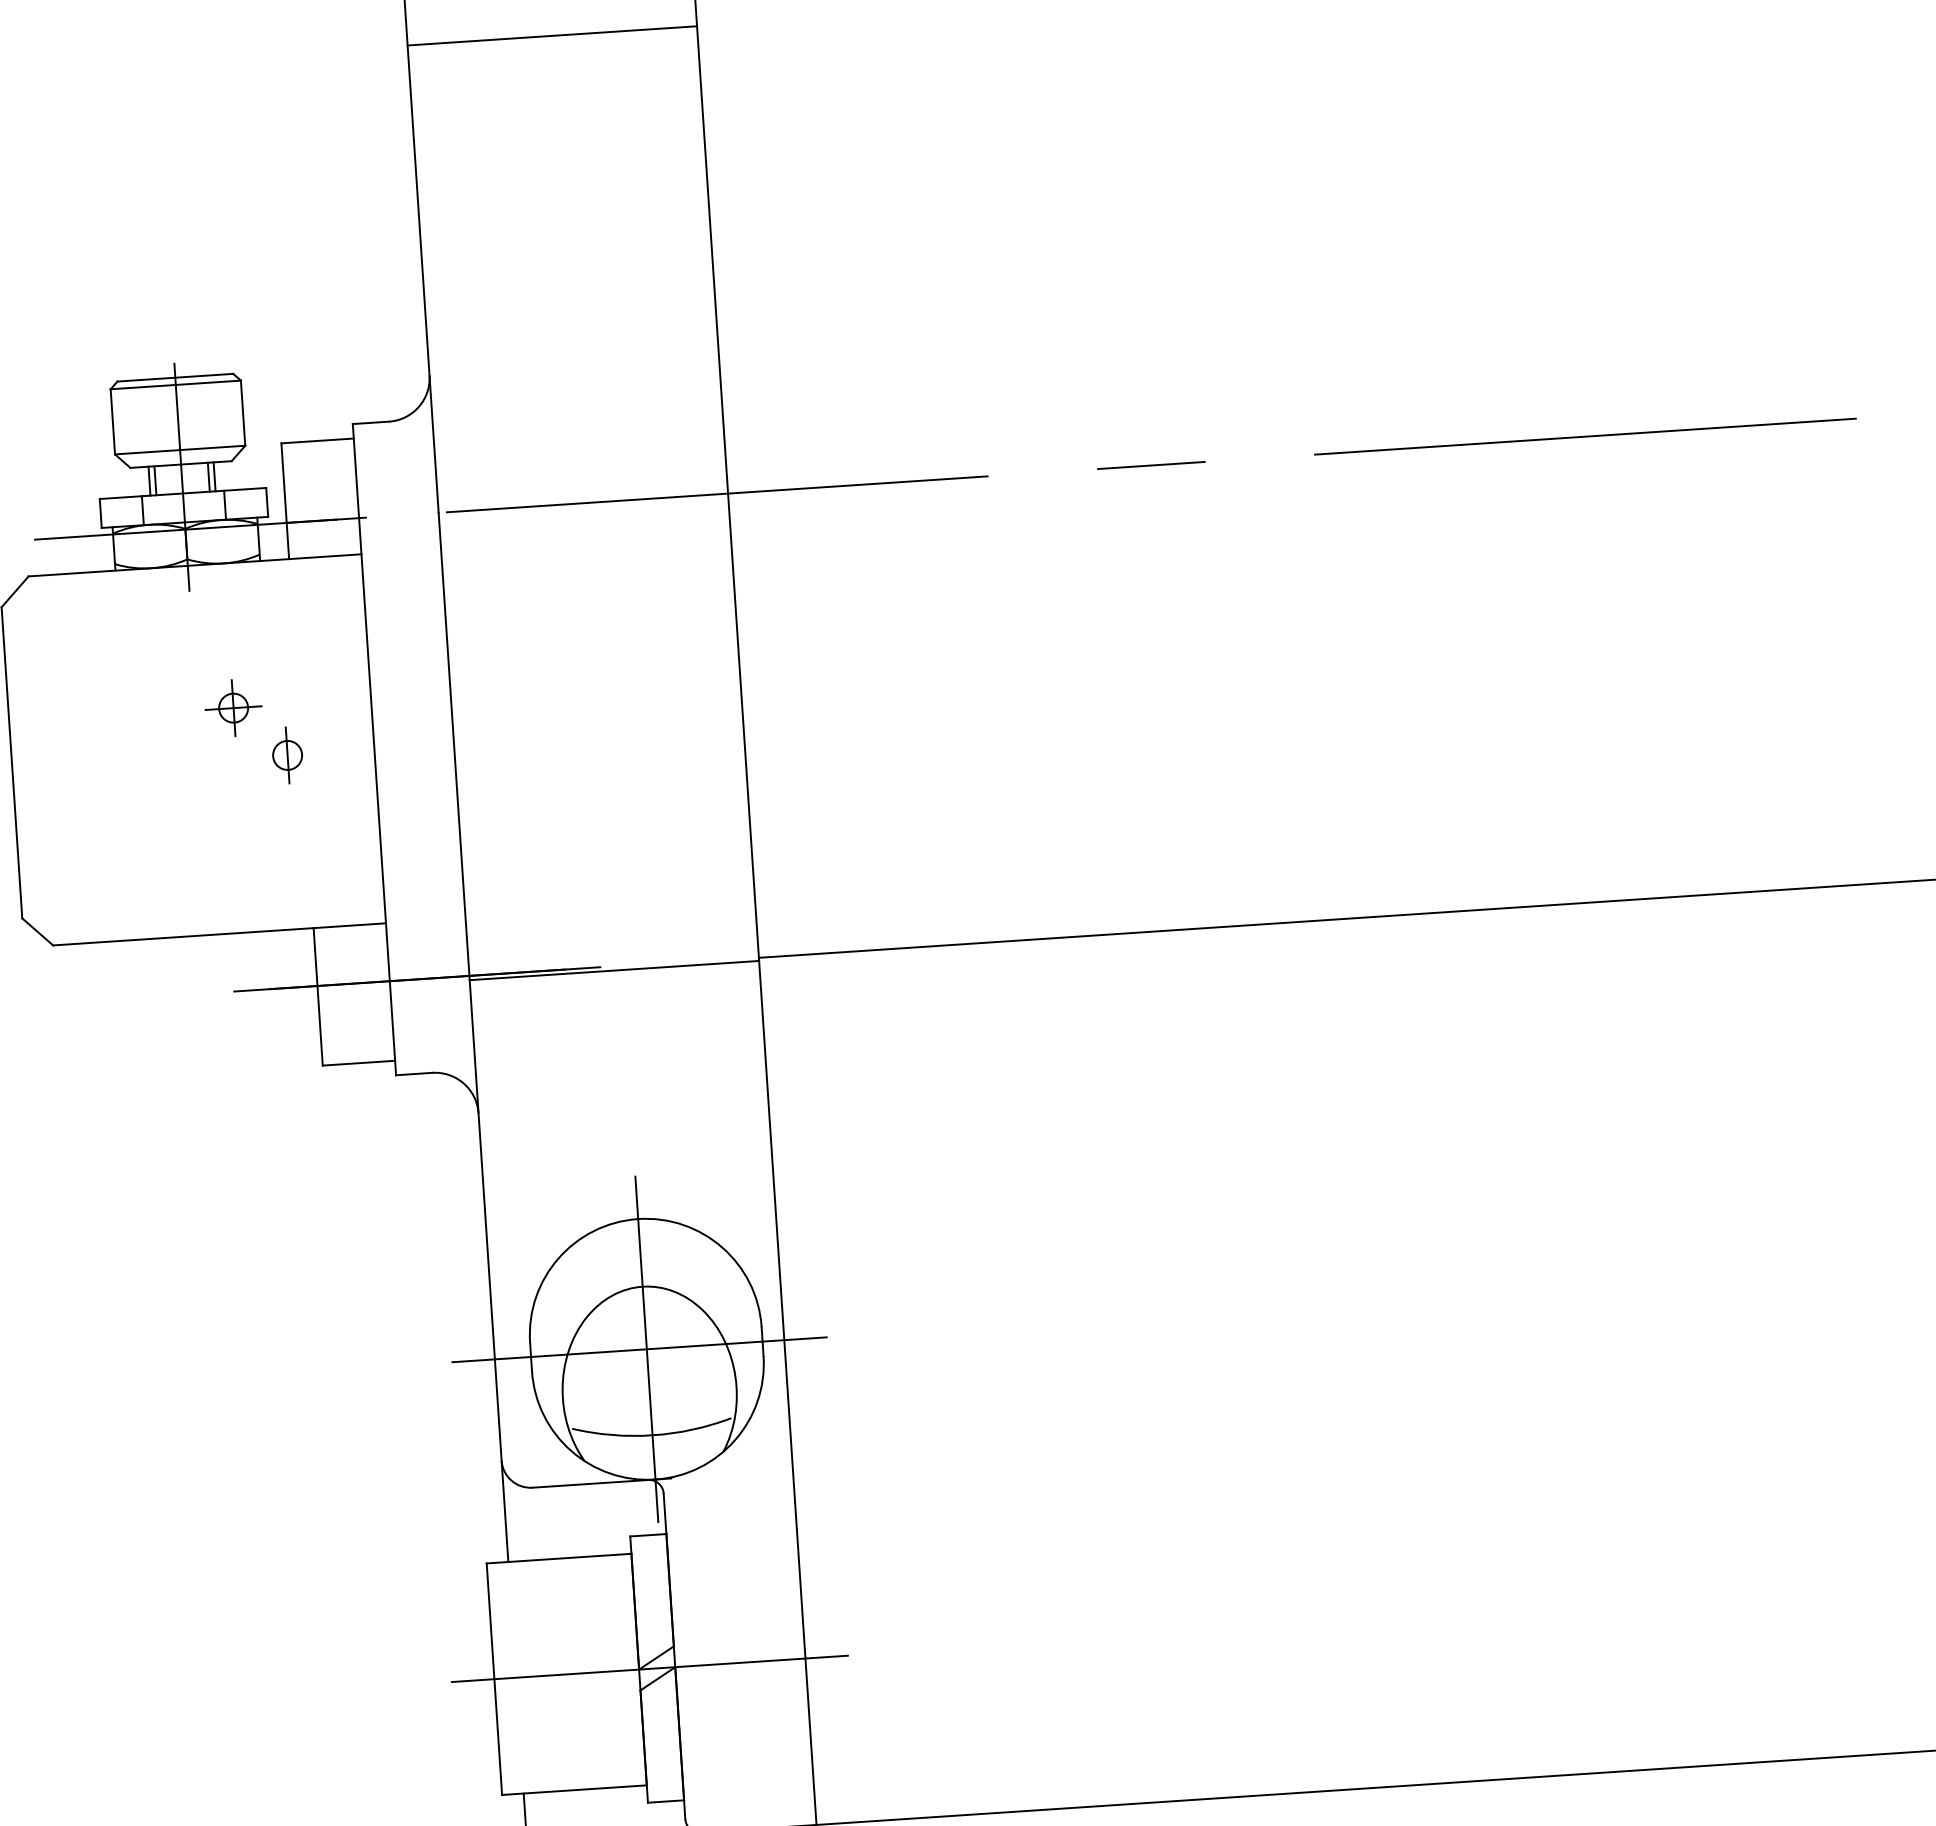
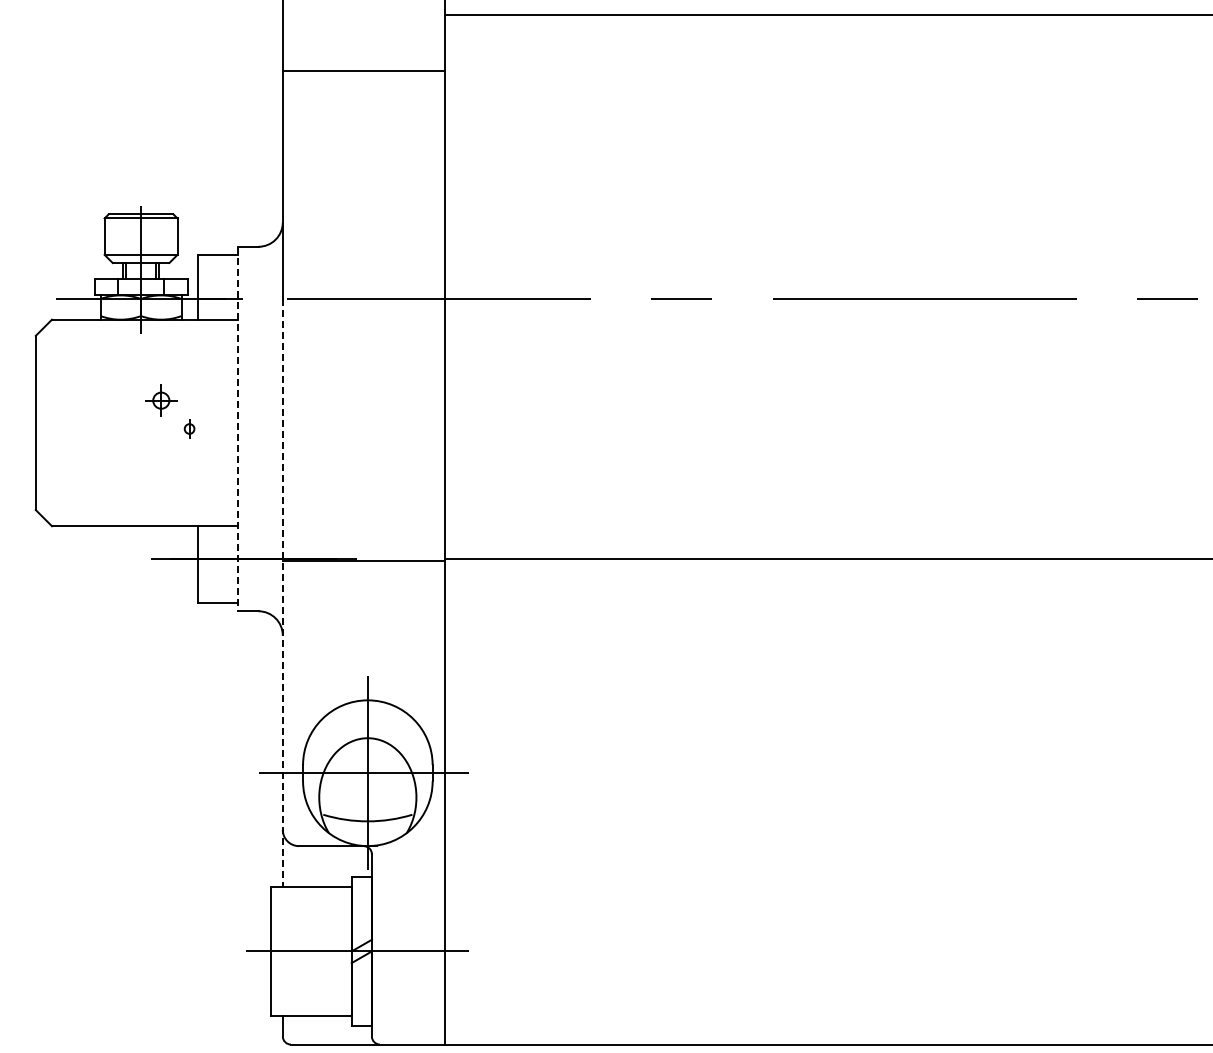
line: (551, 35) -> (363, 70), moved
line: (374, 750) -> (238, 429), solid -> dashed
part: (287, 754) -> (189, 428), size x0.6
line: (472, 1038) -> (282, 593), solid -> dashed

